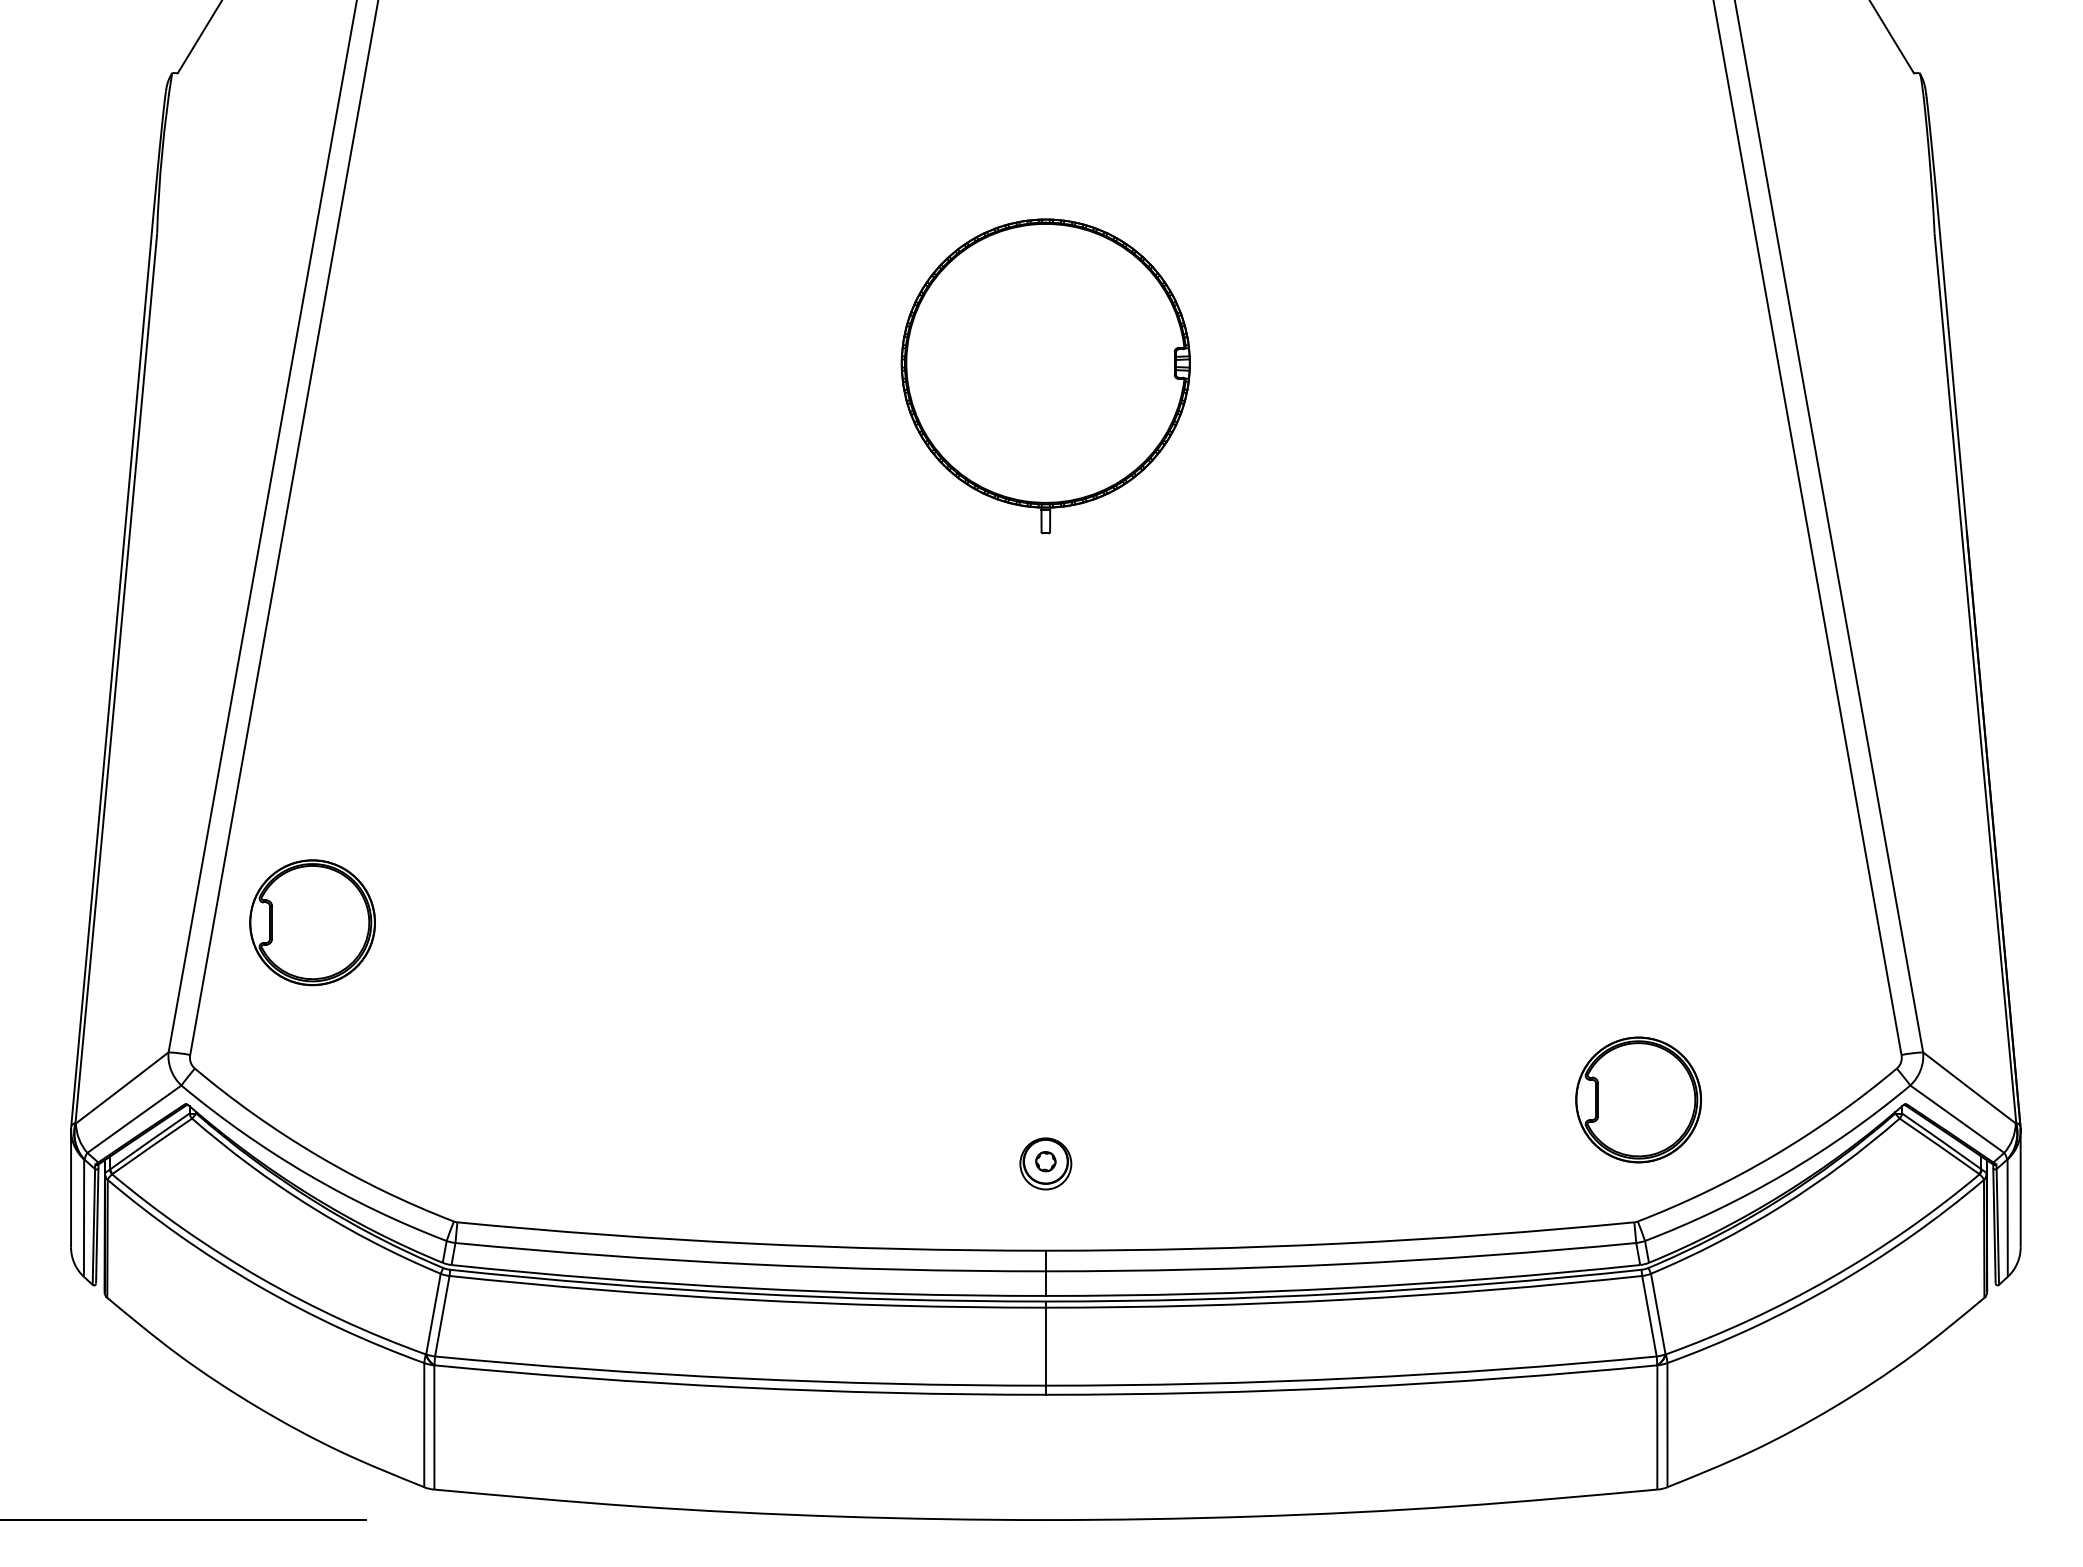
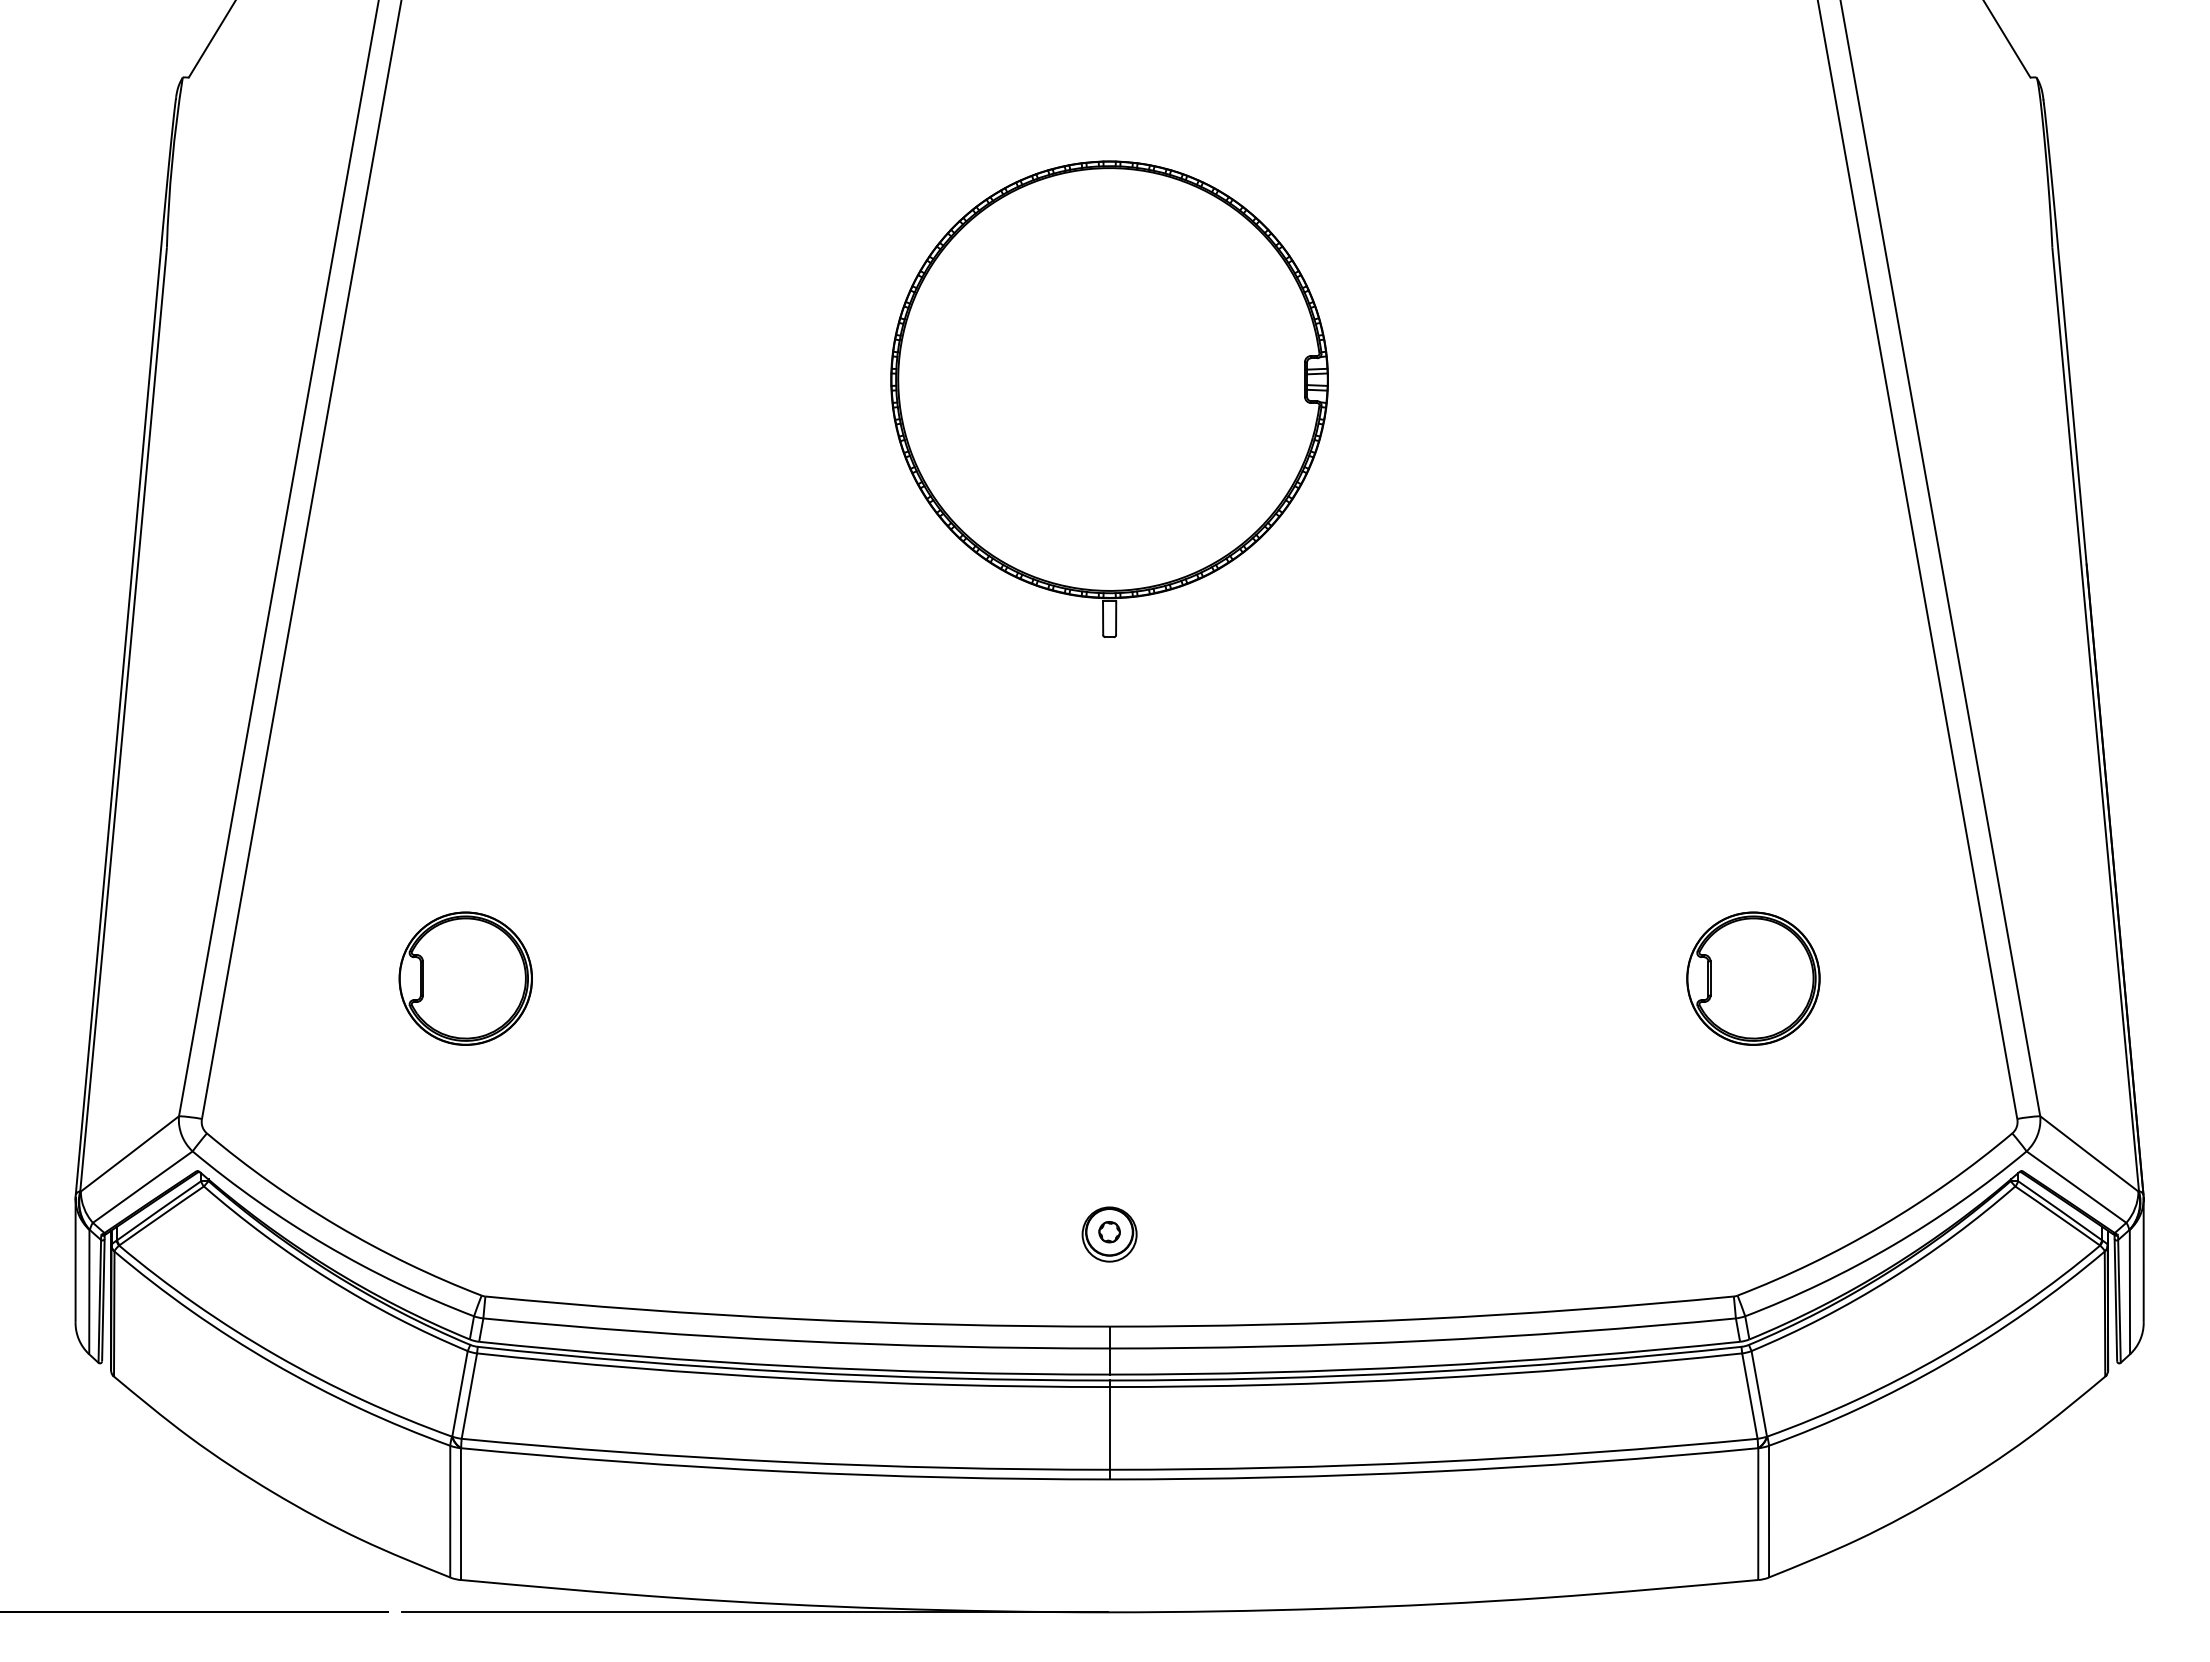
part: (1045, 375) -> (1109, 398), size x1.43
part: (312, 922) -> (465, 978), moved
part: (1638, 1099) -> (1753, 978), moved
line: (711, 1520) -> (754, 1612), added

